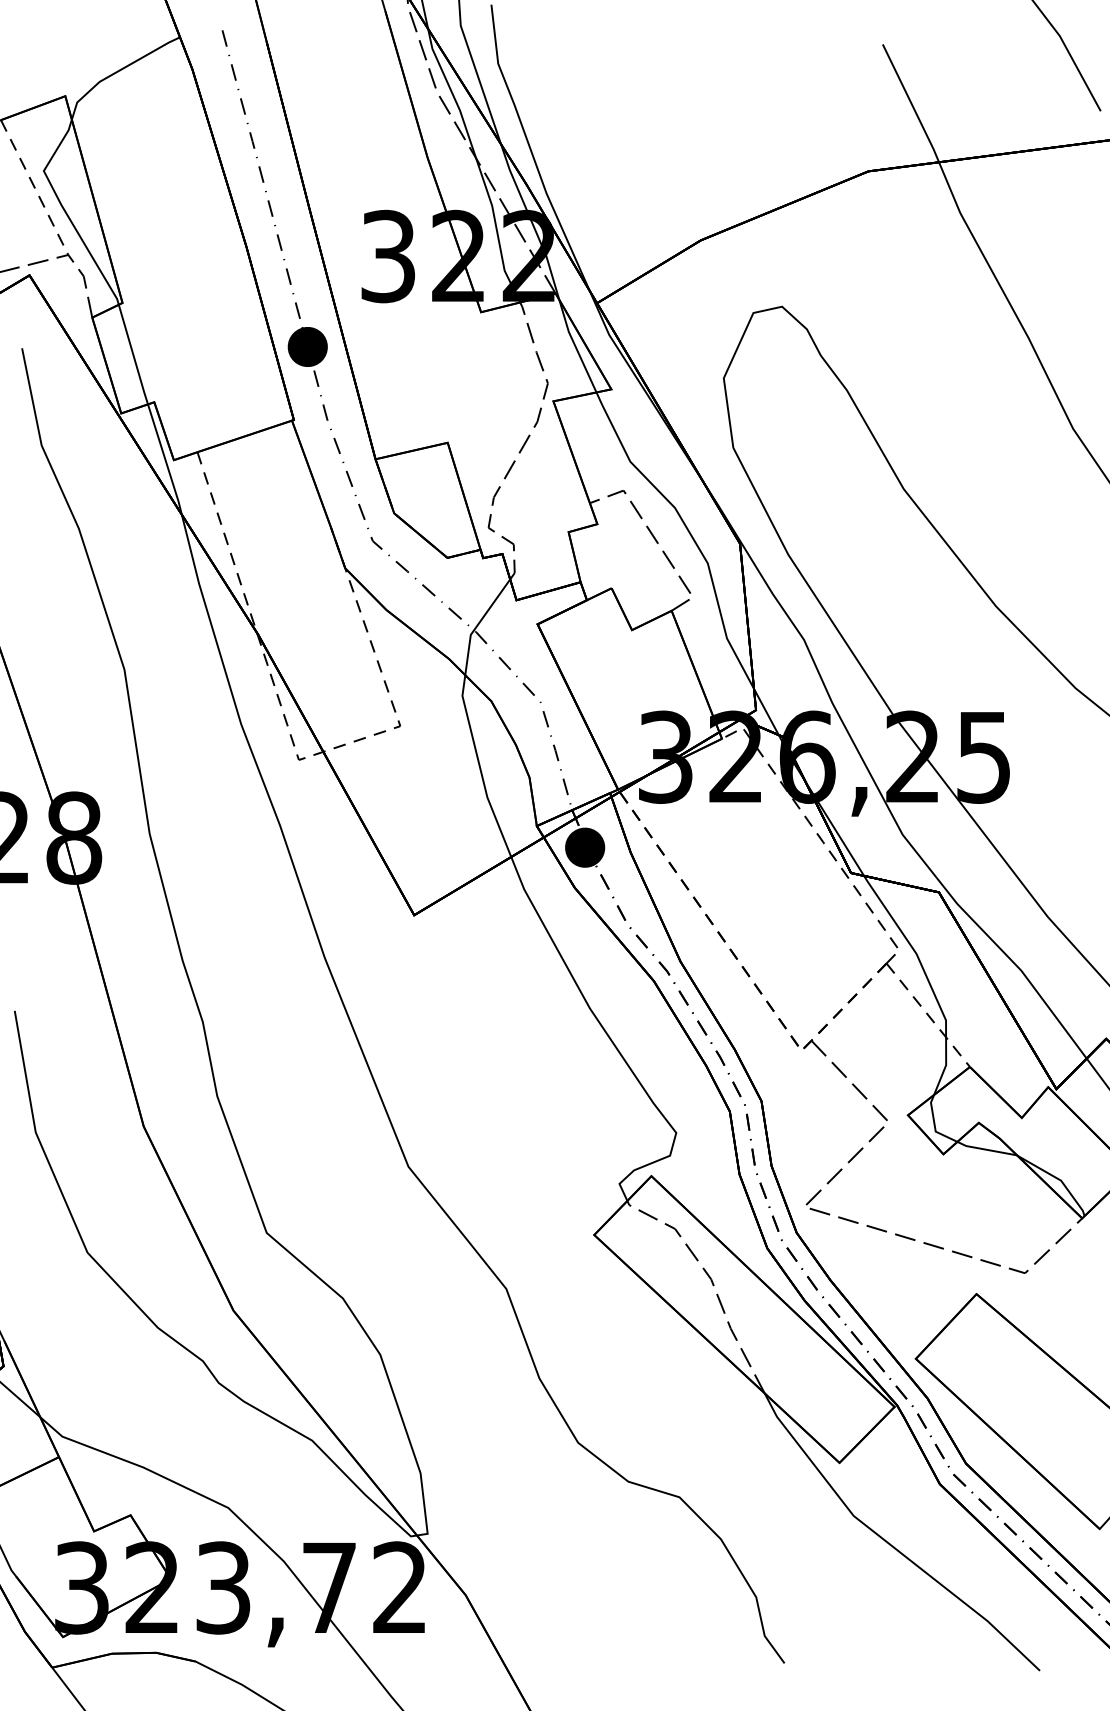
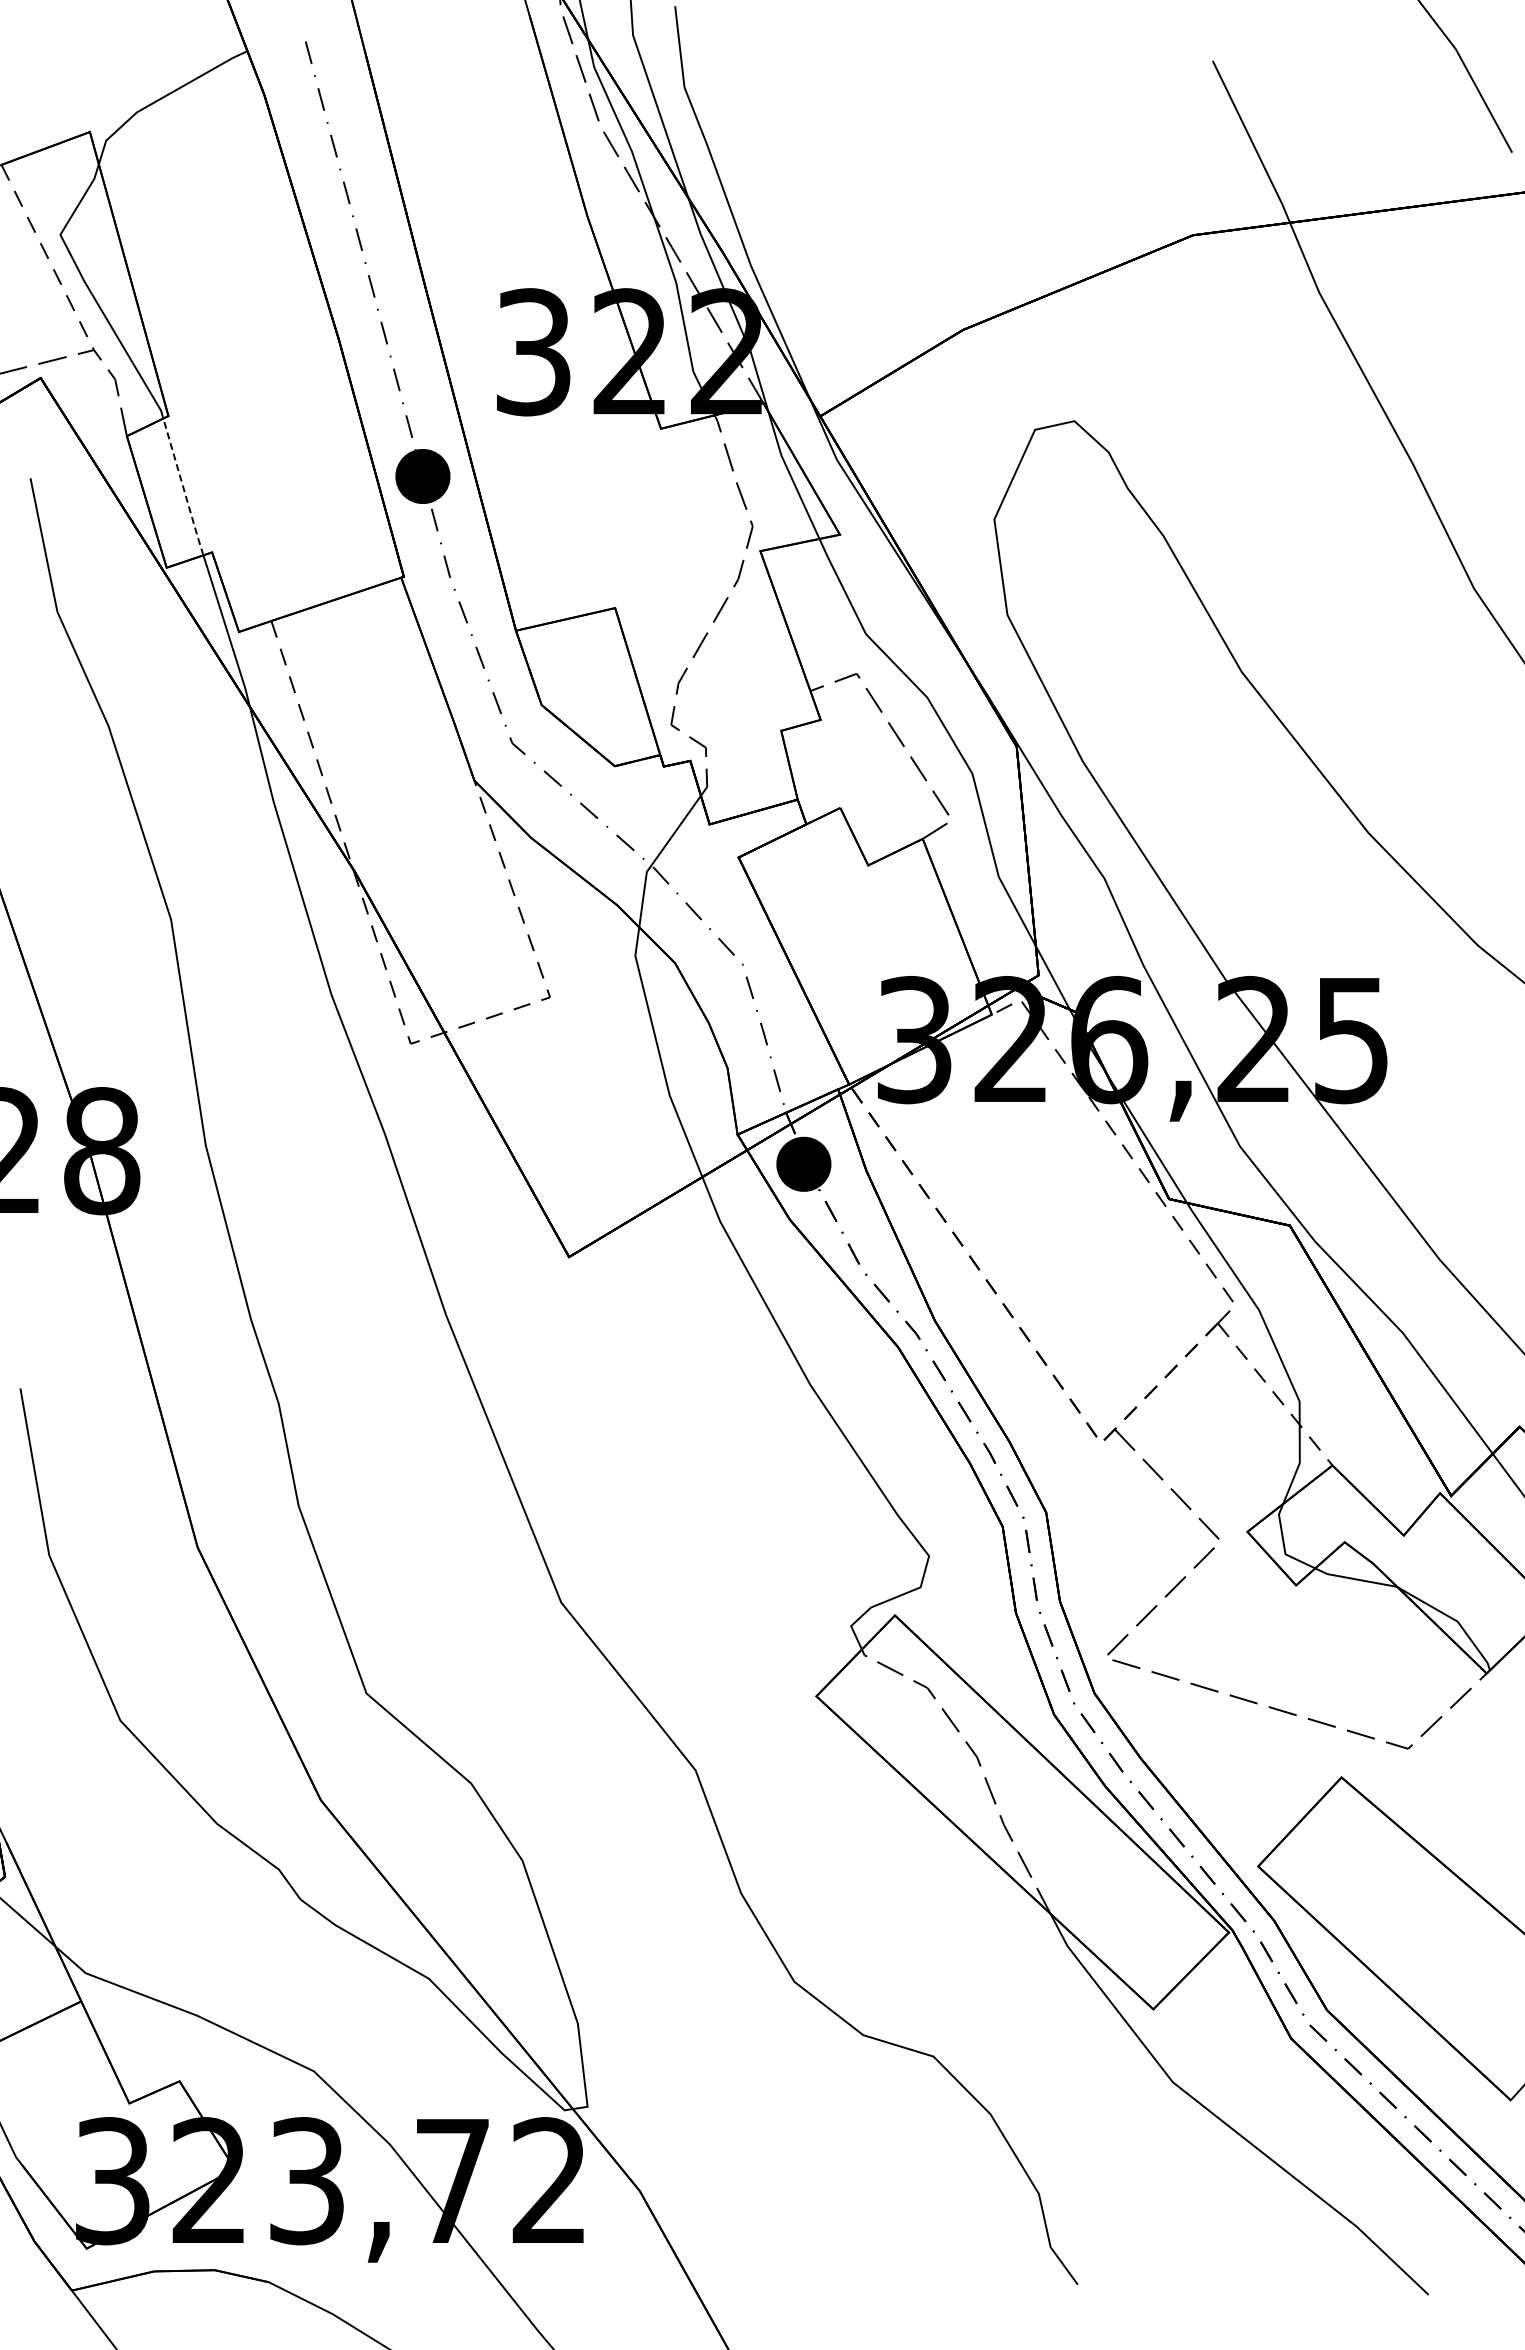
line: (133, 355) -> (183, 487), solid -> dashed

